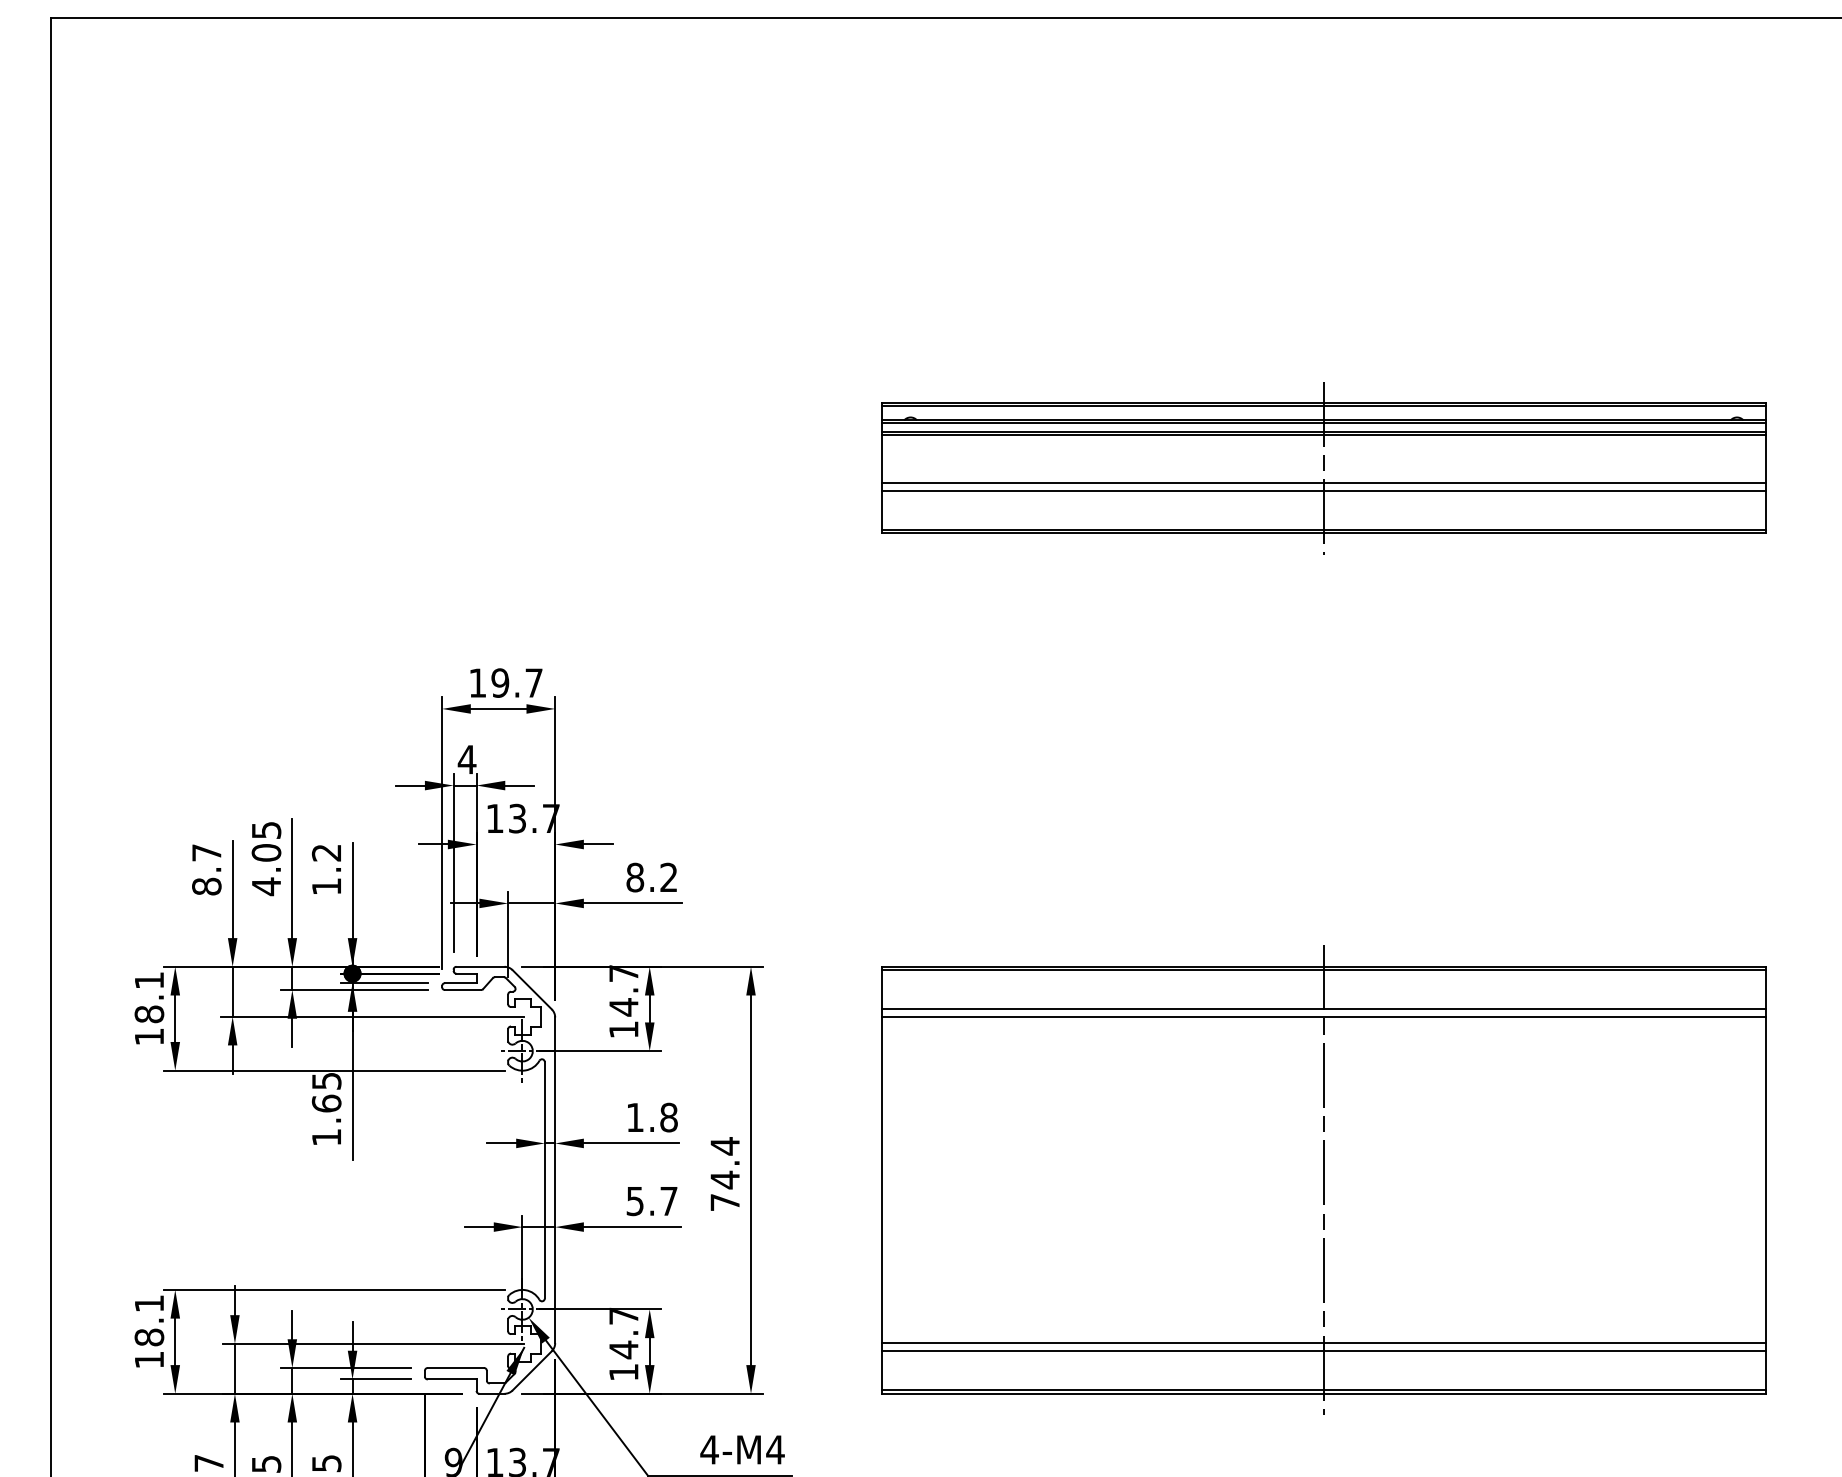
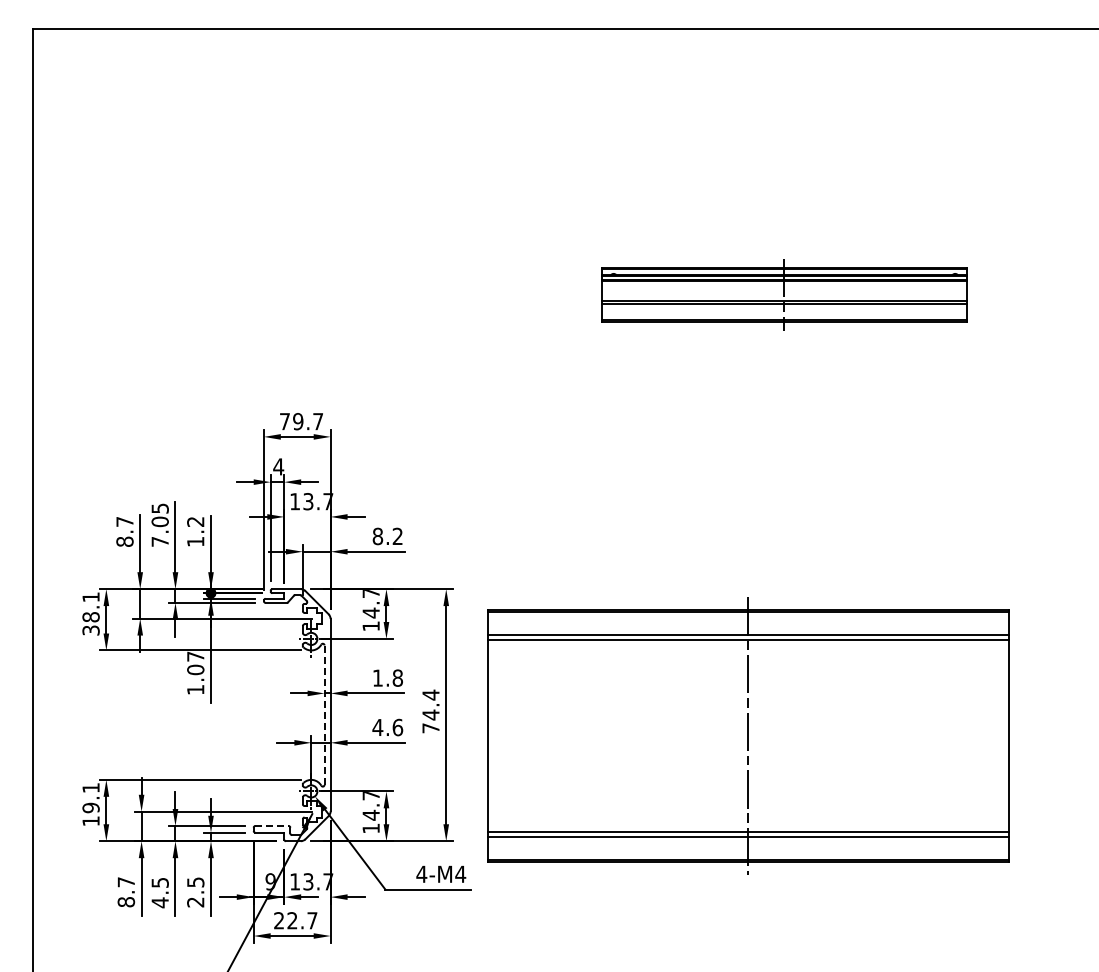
part: (1323, 467) -> (784, 294), size x0.7
text: (477, 682) -> (284, 421), 19.7 -> 79.7
text: (265, 886) -> (159, 541), 4.05 -> 7.05
text: (148, 1036) -> (90, 630), 18.1 -> 38.1
text: (326, 1092) -> (195, 663), 1.65 -> 1.07
part: (1323, 1179) -> (748, 735), moved
line: (544, 1180) -> (324, 715), solid -> dashed
text: (651, 1201) -> (387, 727), 5.7 -> 4.6
text: (148, 1336) -> (90, 807), 18.1 -> 19.1
line: (456, 1367) -> (272, 825), solid -> dashed

